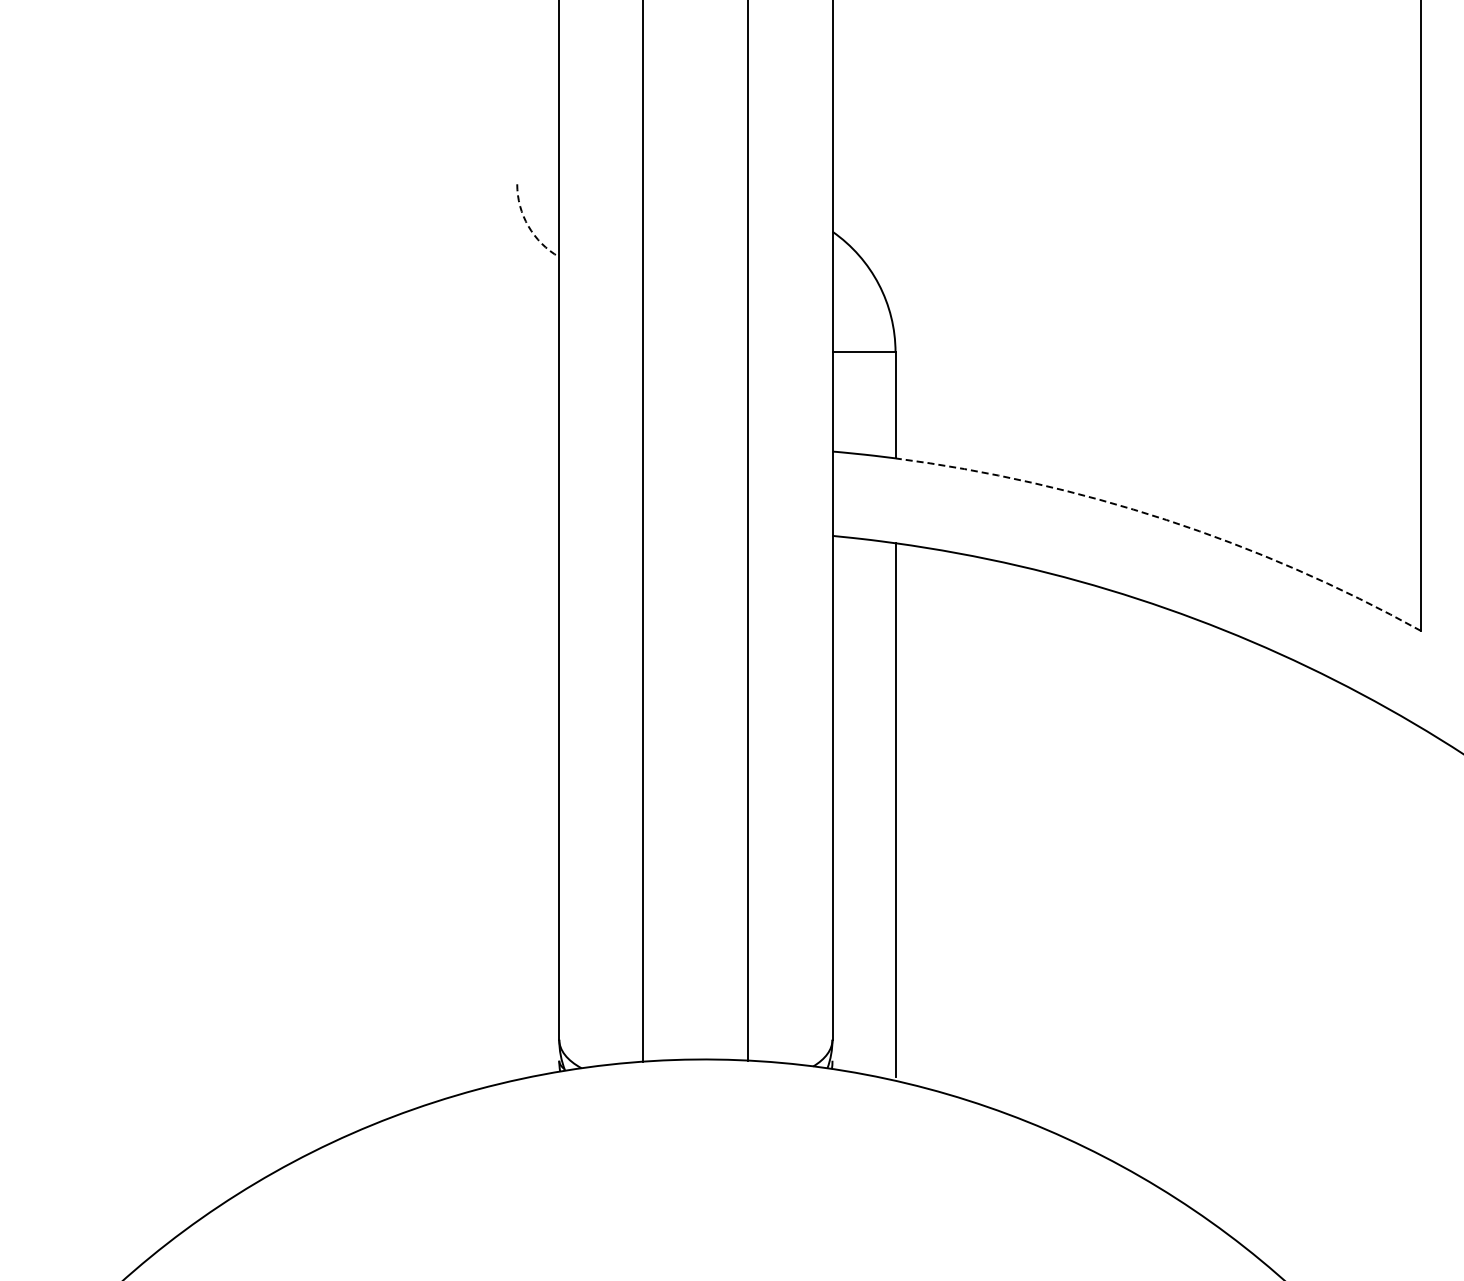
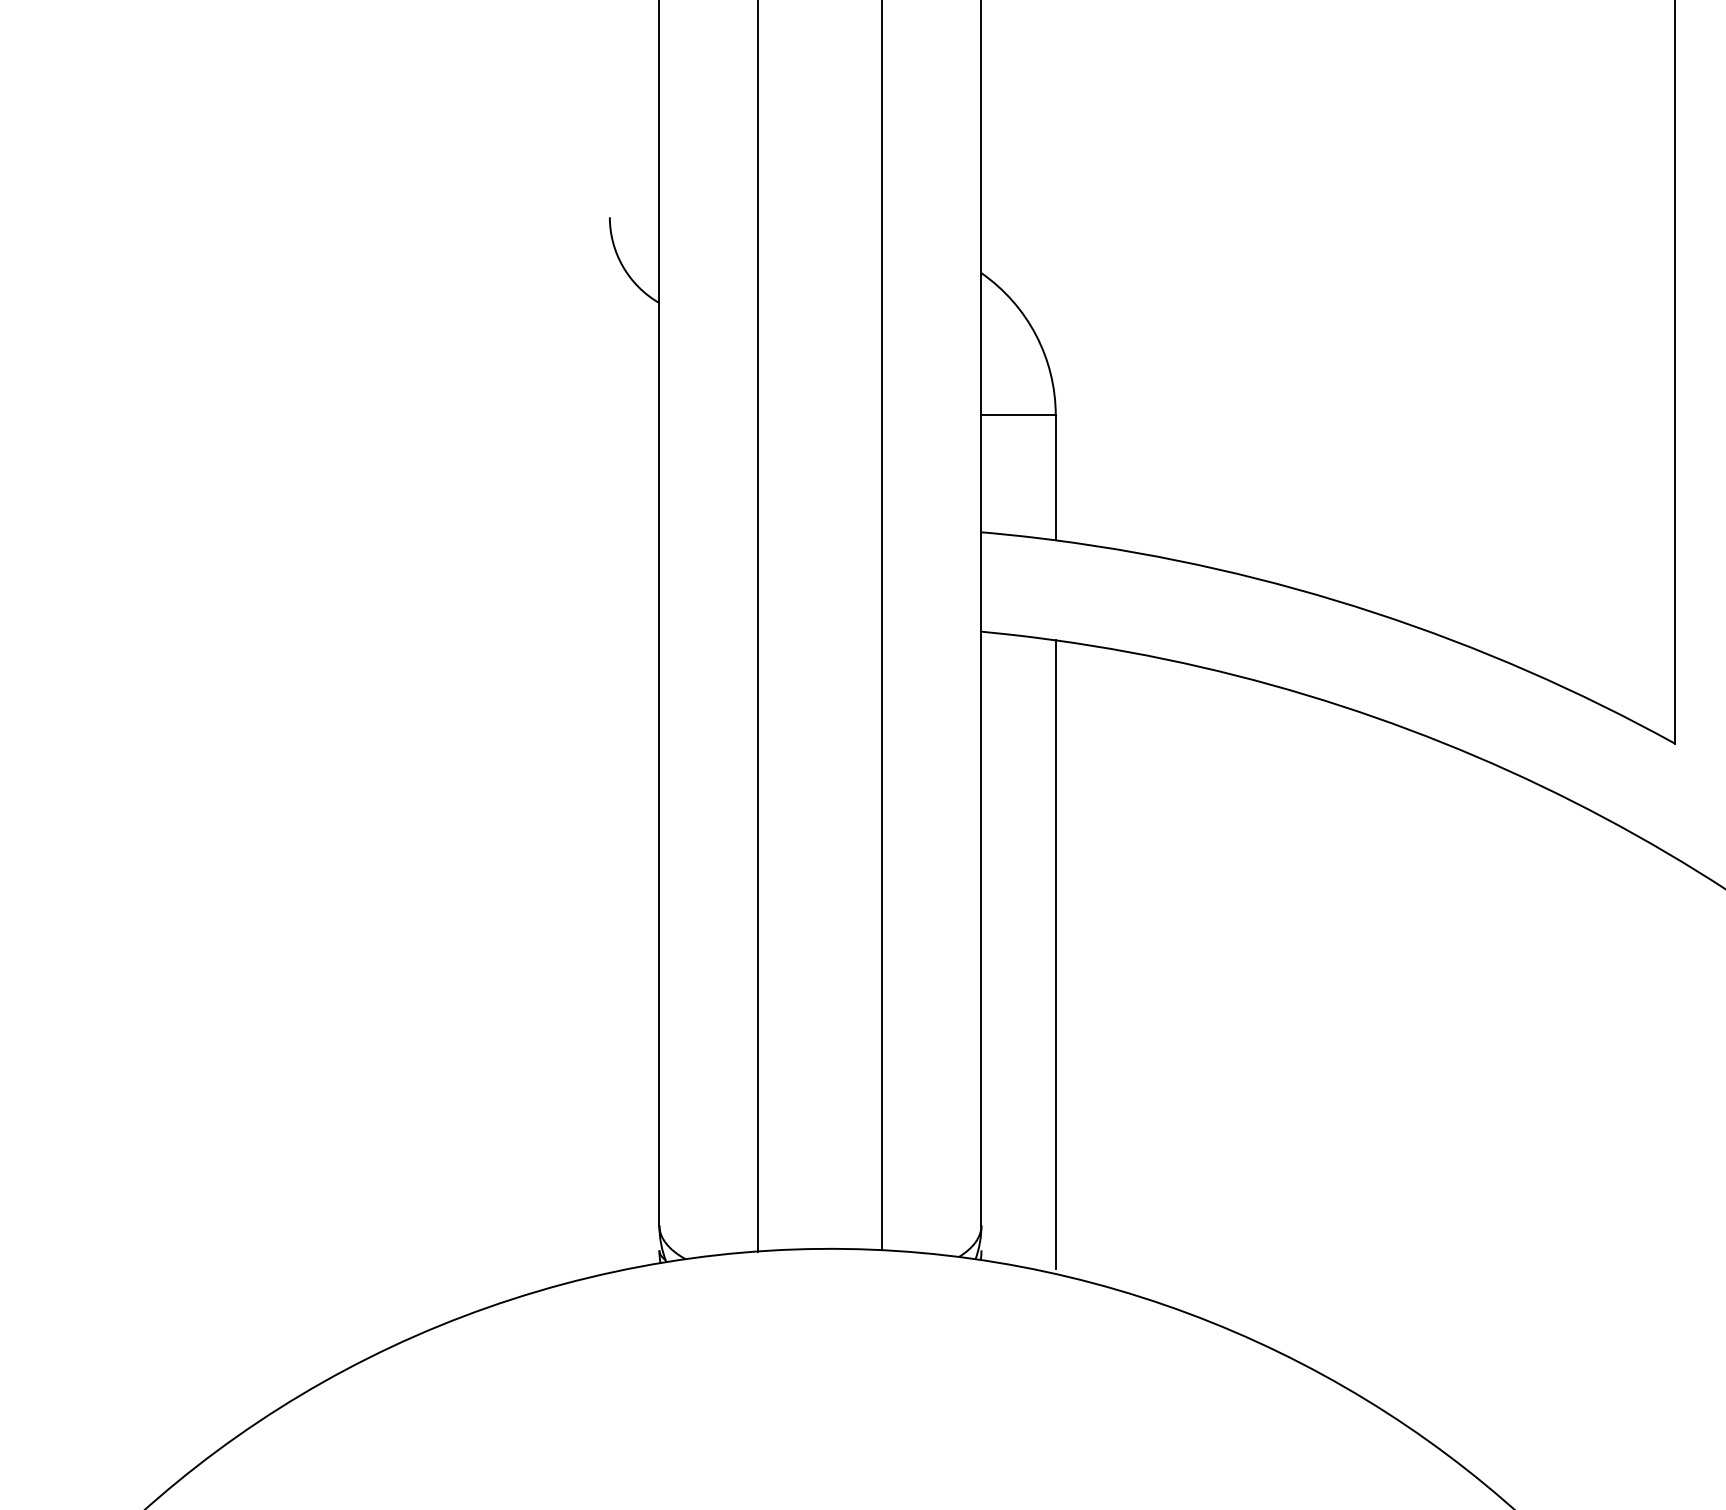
arc: (528, 226) -> (623, 267), dashed -> solid
arc: (1166, 519) -> (1375, 612), dashed -> solid

